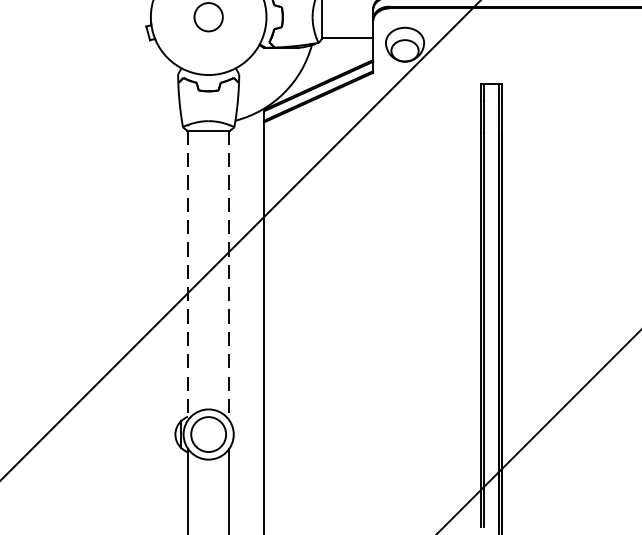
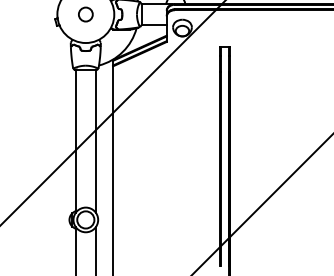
line: (187, 277) -> (75, 142), dashed -> solid
line: (230, 277) -> (96, 142), dashed -> solid

